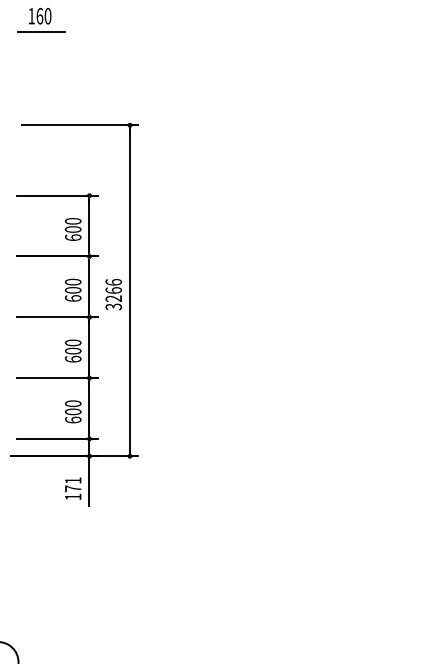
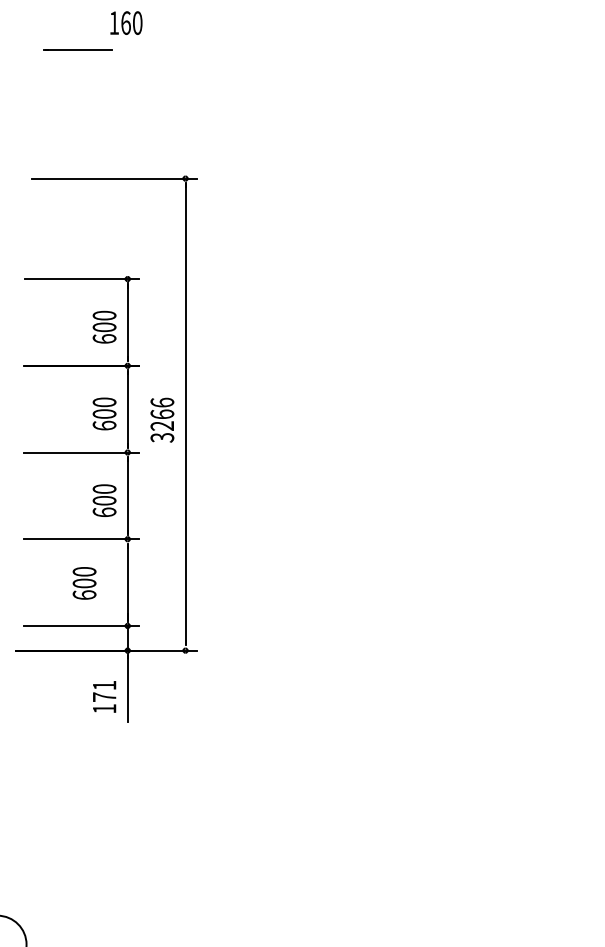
text: (40, 15) -> (126, 22), moved
line: (40, 31) -> (77, 49), moved
text: (73, 411) -> (84, 583), moved

